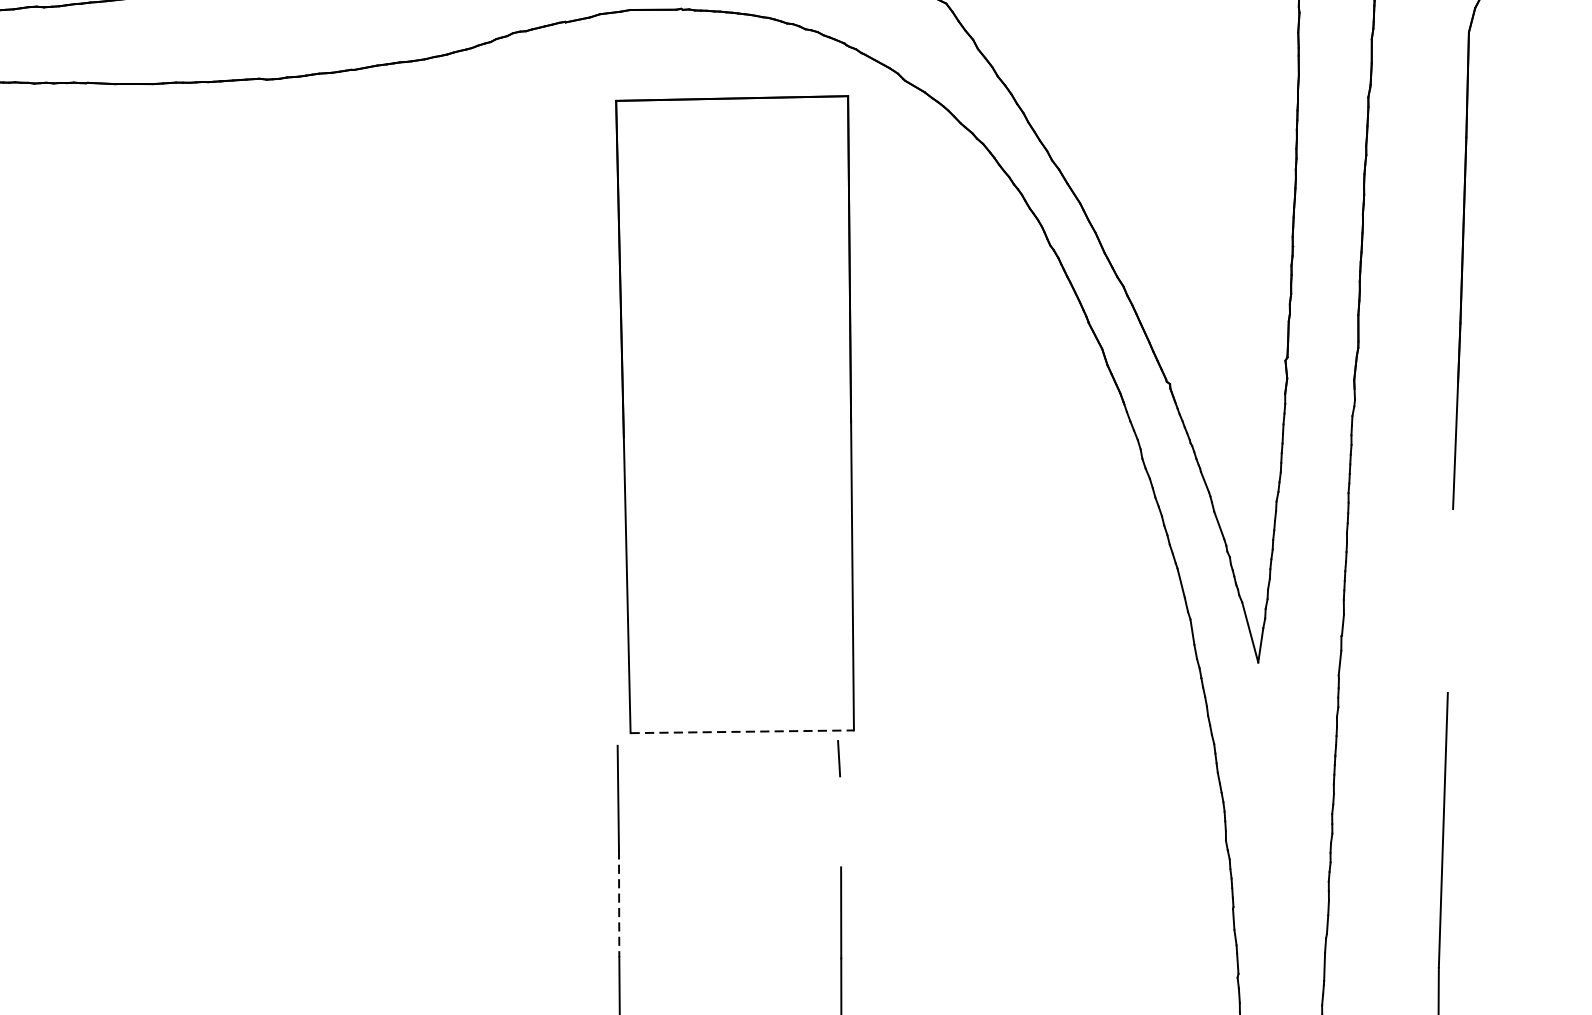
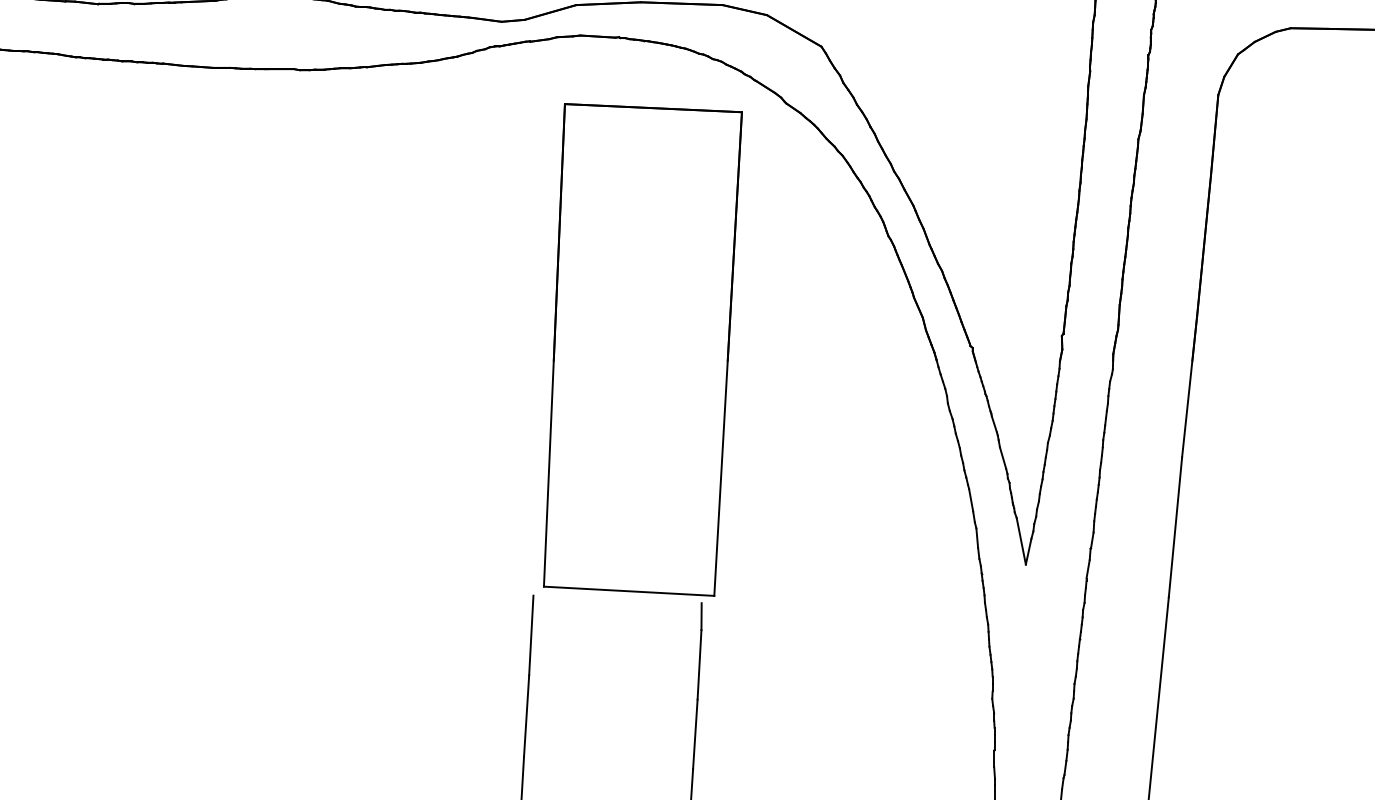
line: (1450, 601) -> (1175, 527), added
line: (742, 732) -> (629, 591), dashed -> solid
line: (840, 821) -> (699, 664), added
line: (619, 904) -> (526, 716), dashed -> solid

